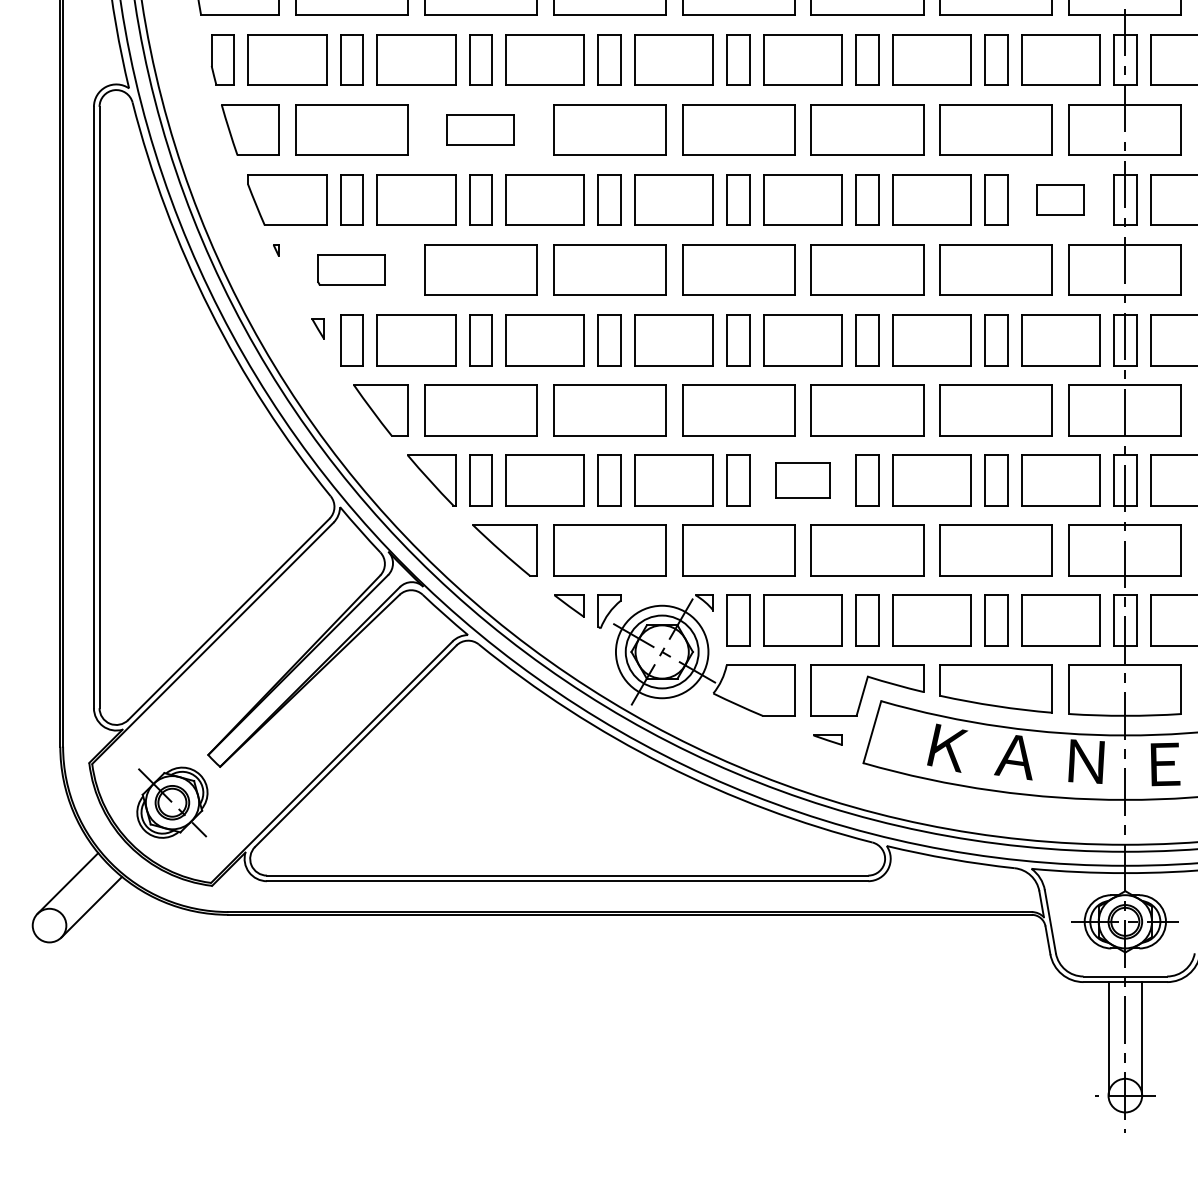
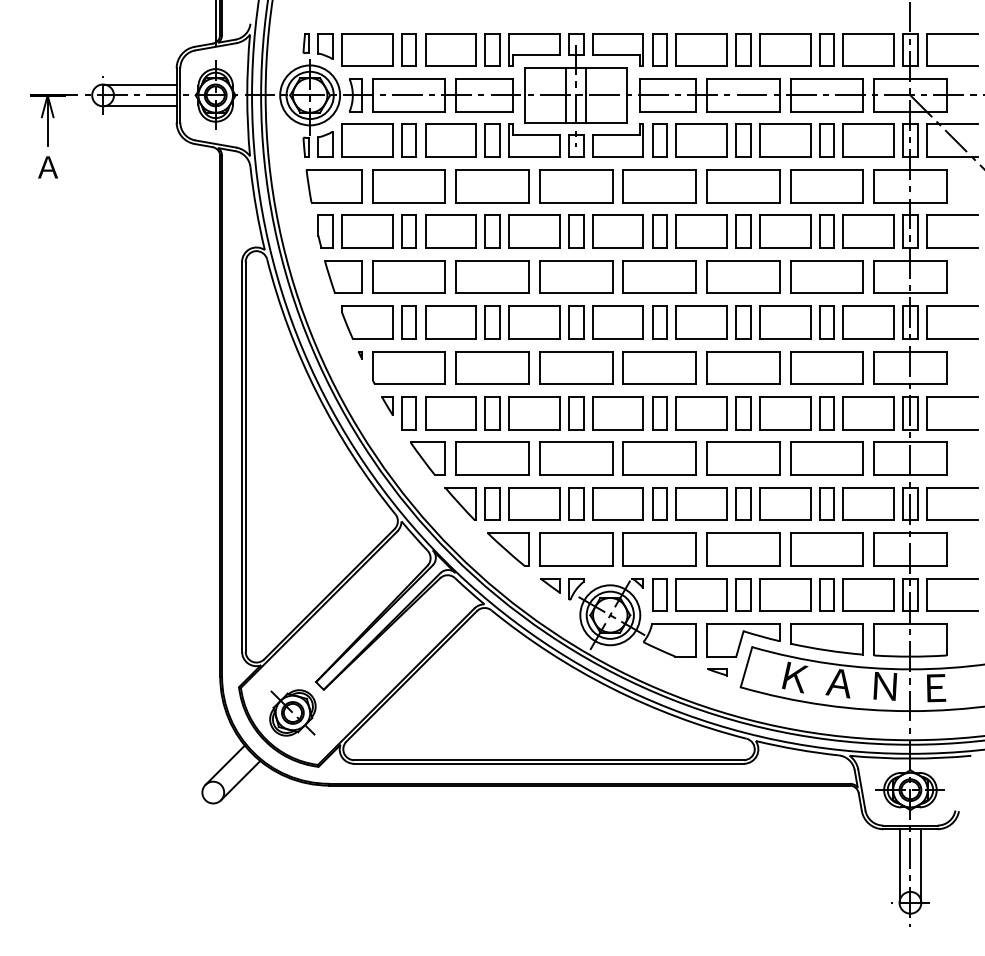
part: (480, 129) -> (492, 276), size x1.67
part: (1060, 200) -> (868, 322), size x1.67
part: (350, 269) -> (408, 367), size x1.67
part: (318, 328) -> (387, 405), size x1.43
part: (802, 479) -> (701, 503), size x1.43

